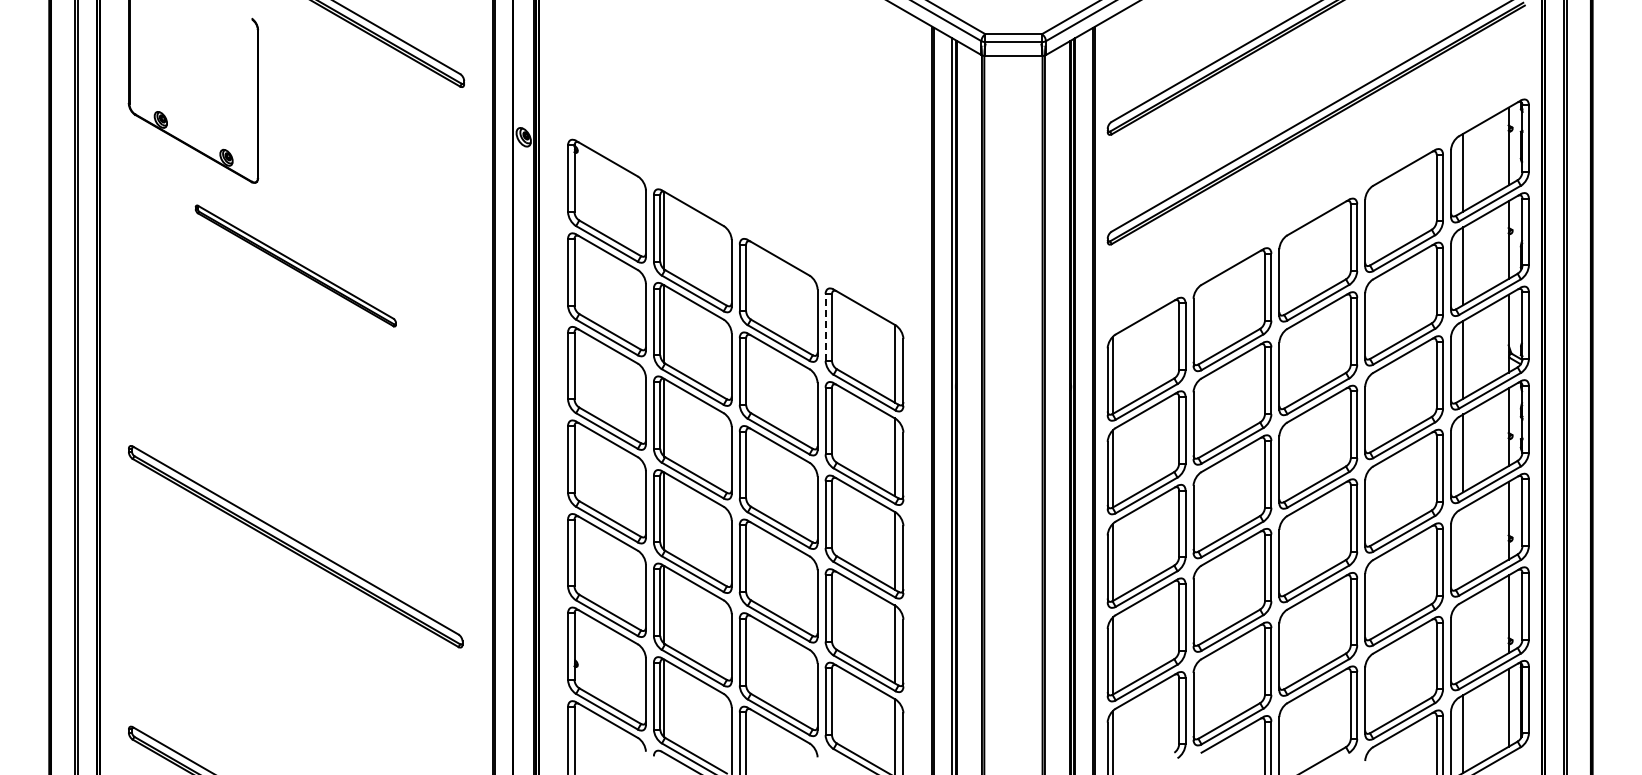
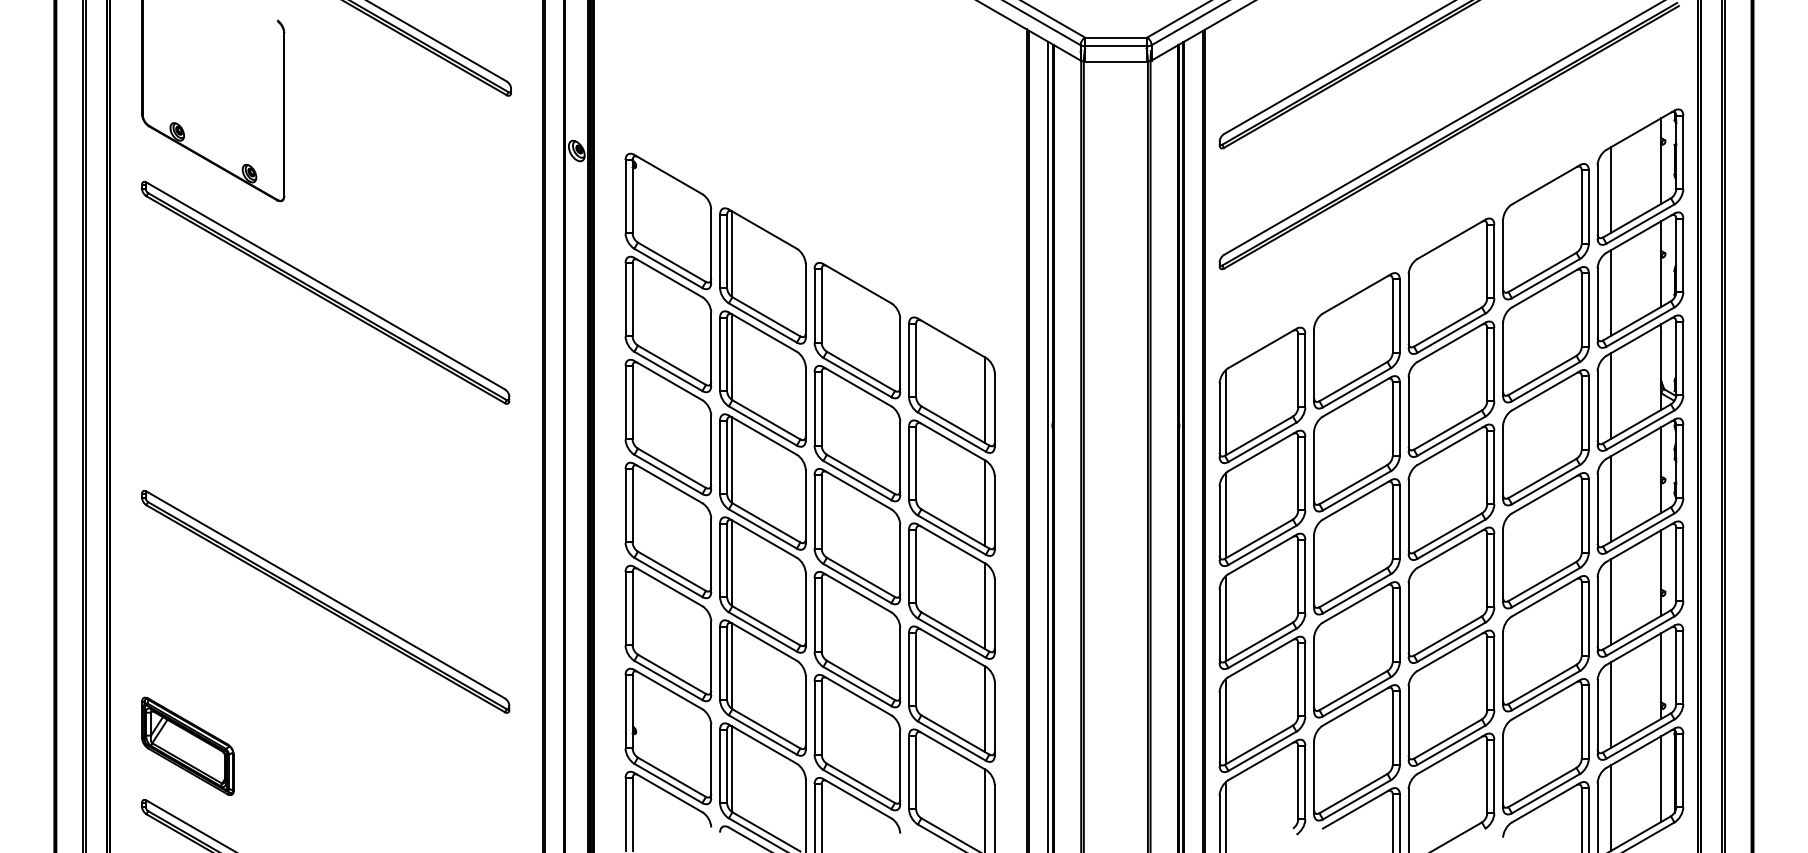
part: (295, 265) -> (325, 292), size x1.67
line: (825, 327) -> (908, 360), dashed -> solid
line: (1463, 546) -> (1611, 601), added
line: (1463, 640) -> (1611, 705), added
part: (170, 677) -> (187, 745), added

